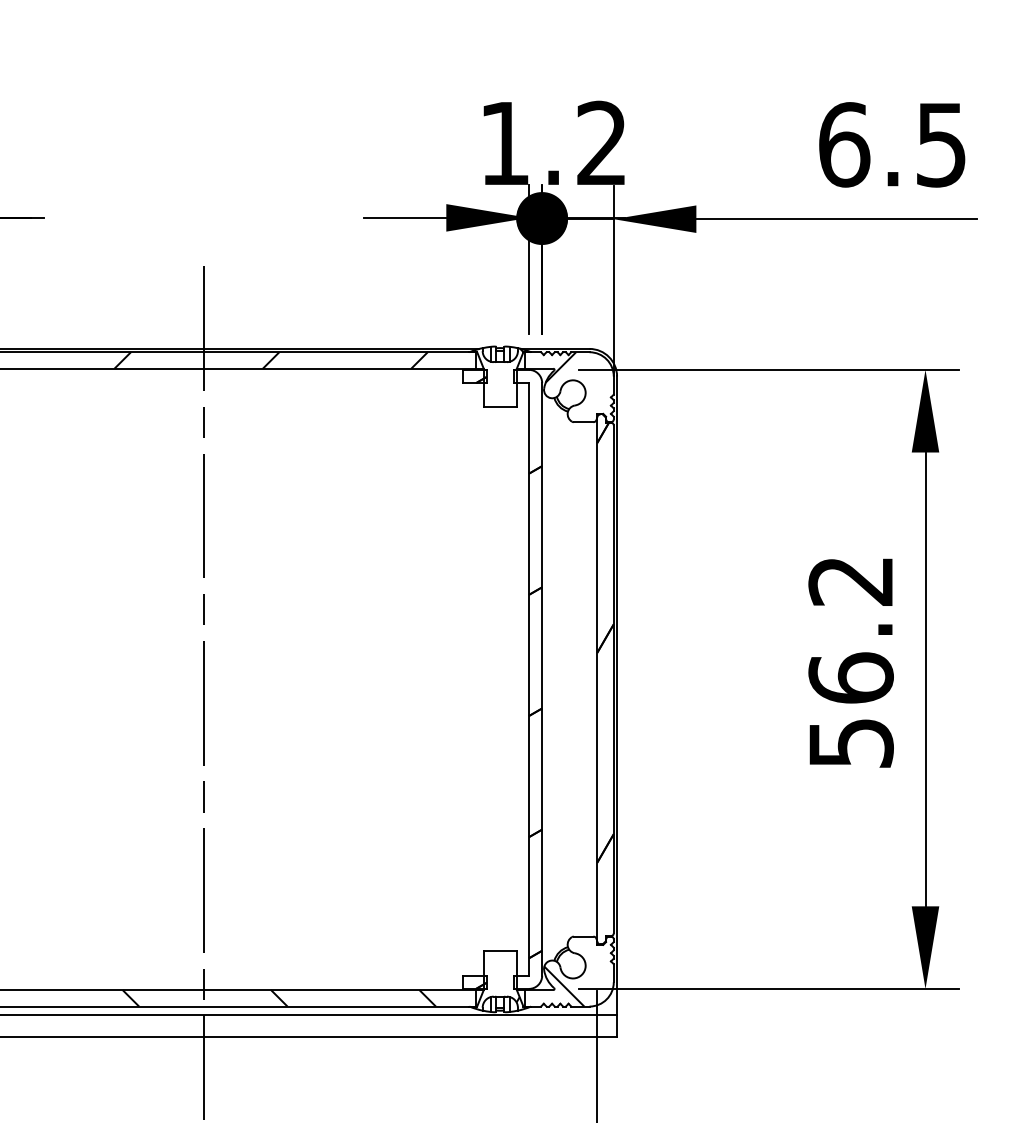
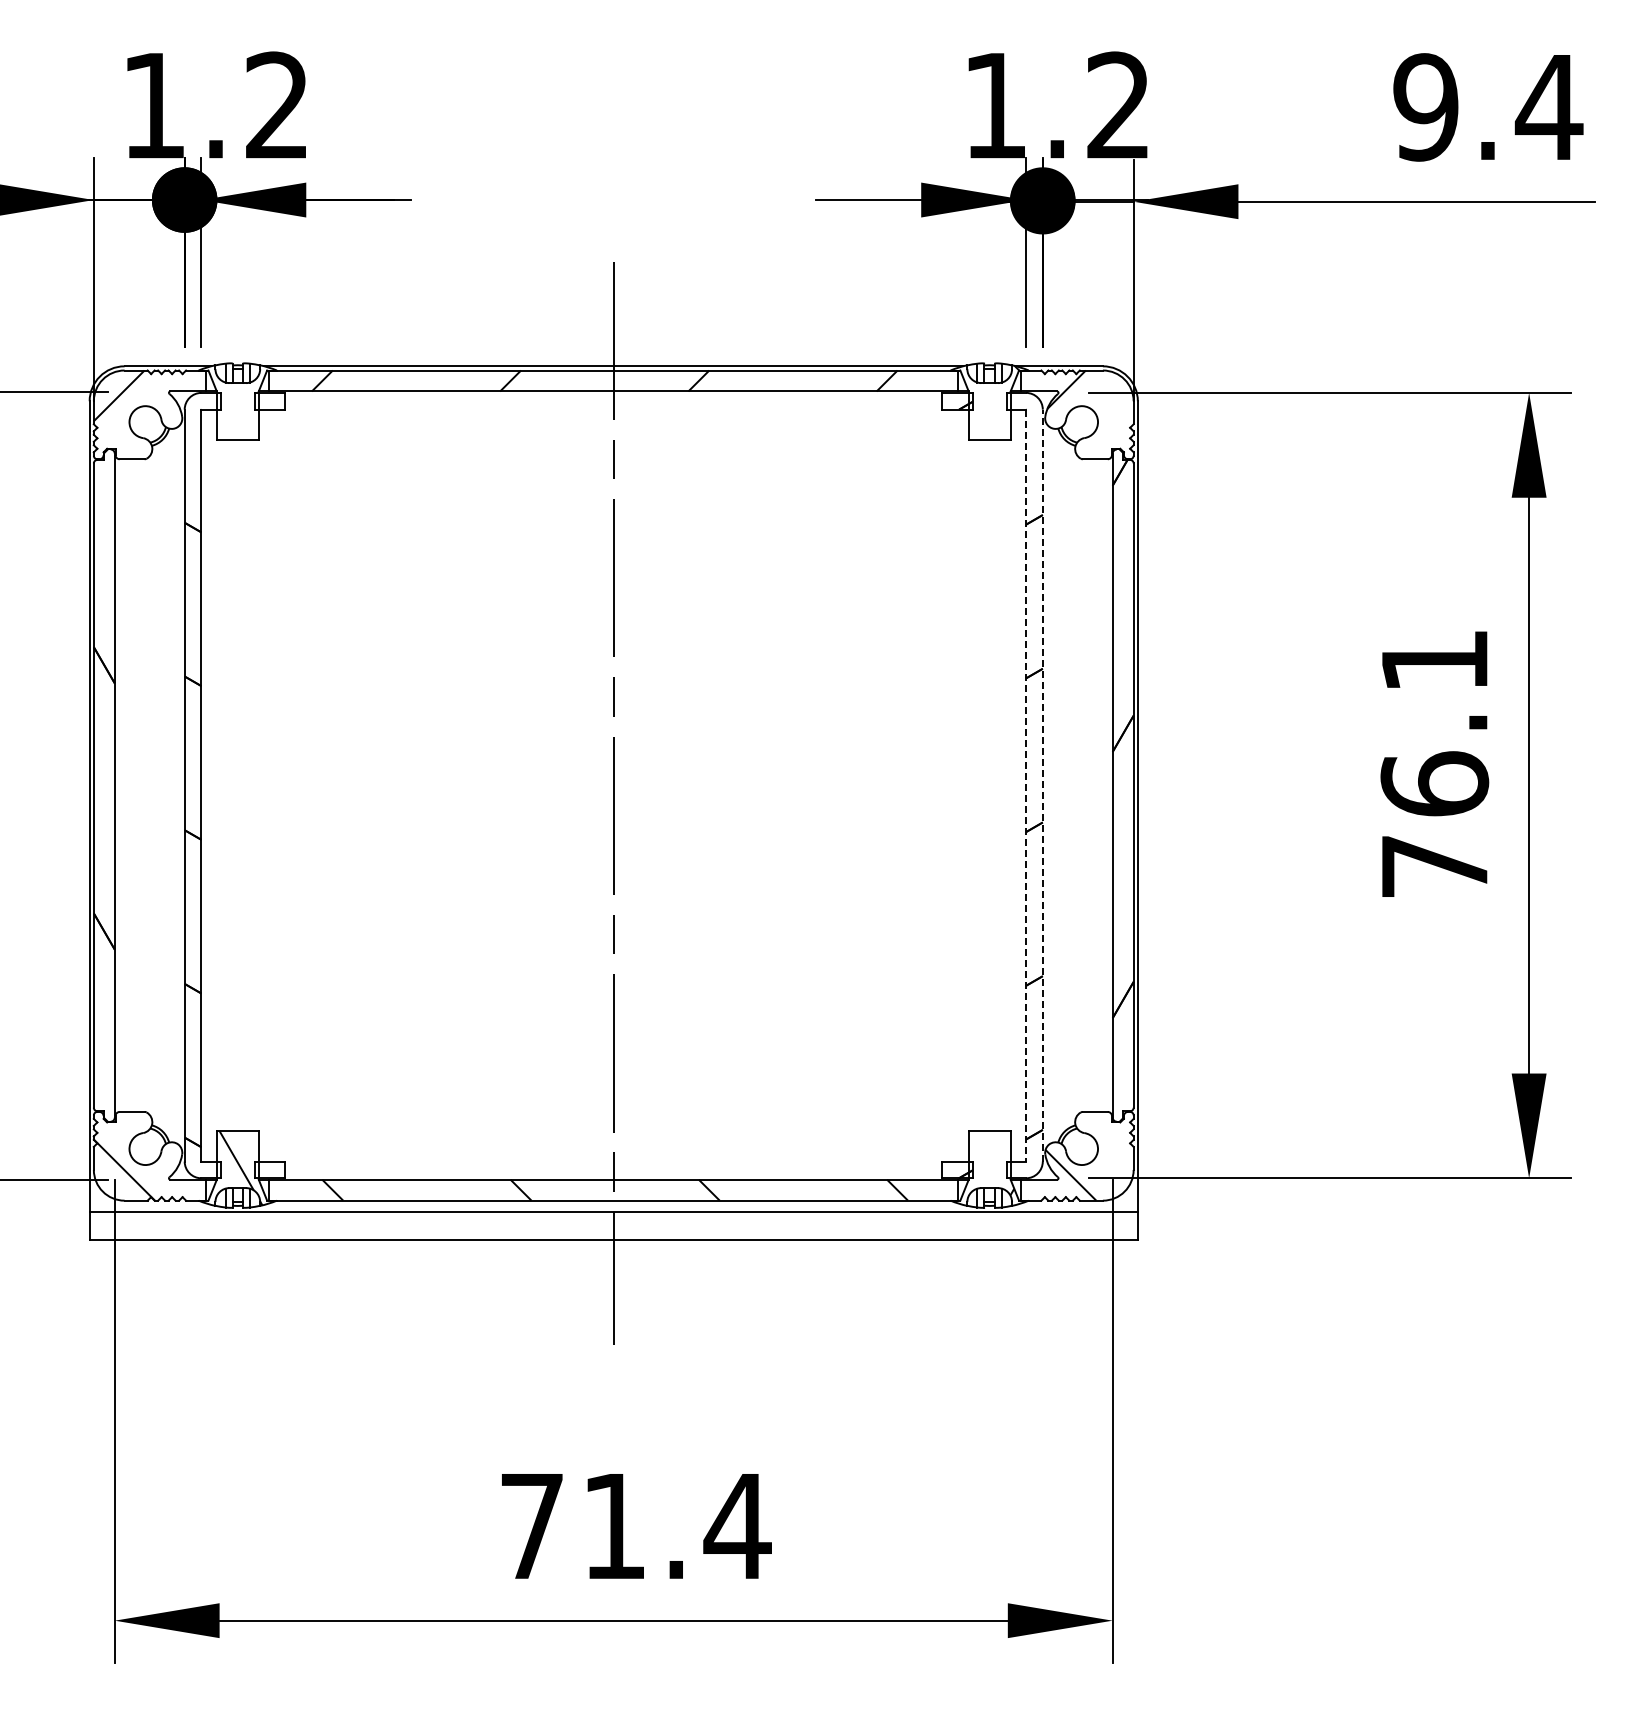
text: (893, 144) -> (1488, 107), 6.5 -> 9.4
text: (850, 662) -> (1434, 764), 56.2 -> 76.1
line: (529, 679) -> (1026, 785), solid -> dashed
line: (541, 679) -> (1042, 785), solid -> dashed

